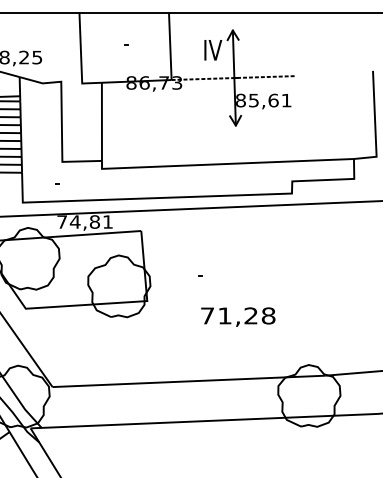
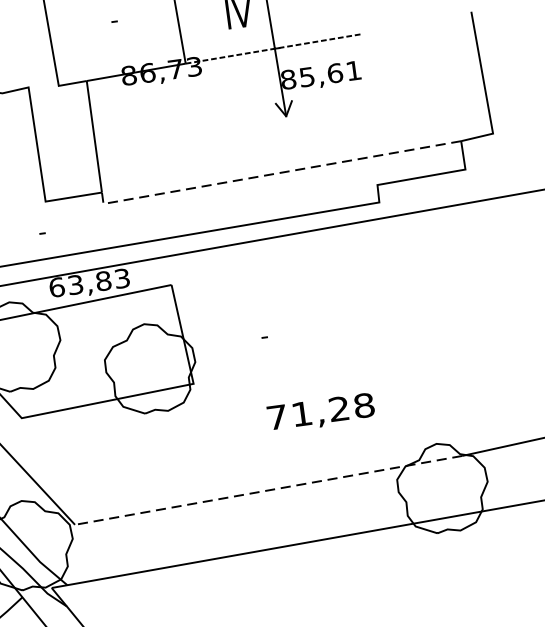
line: (223, 164) -> (276, 174), solid -> dashed
text: (84, 221) -> (88, 282), 74,81 -> 63,83
text: (238, 316) -> (321, 412), moved
line: (188, 381) -> (267, 490), solid -> dashed

